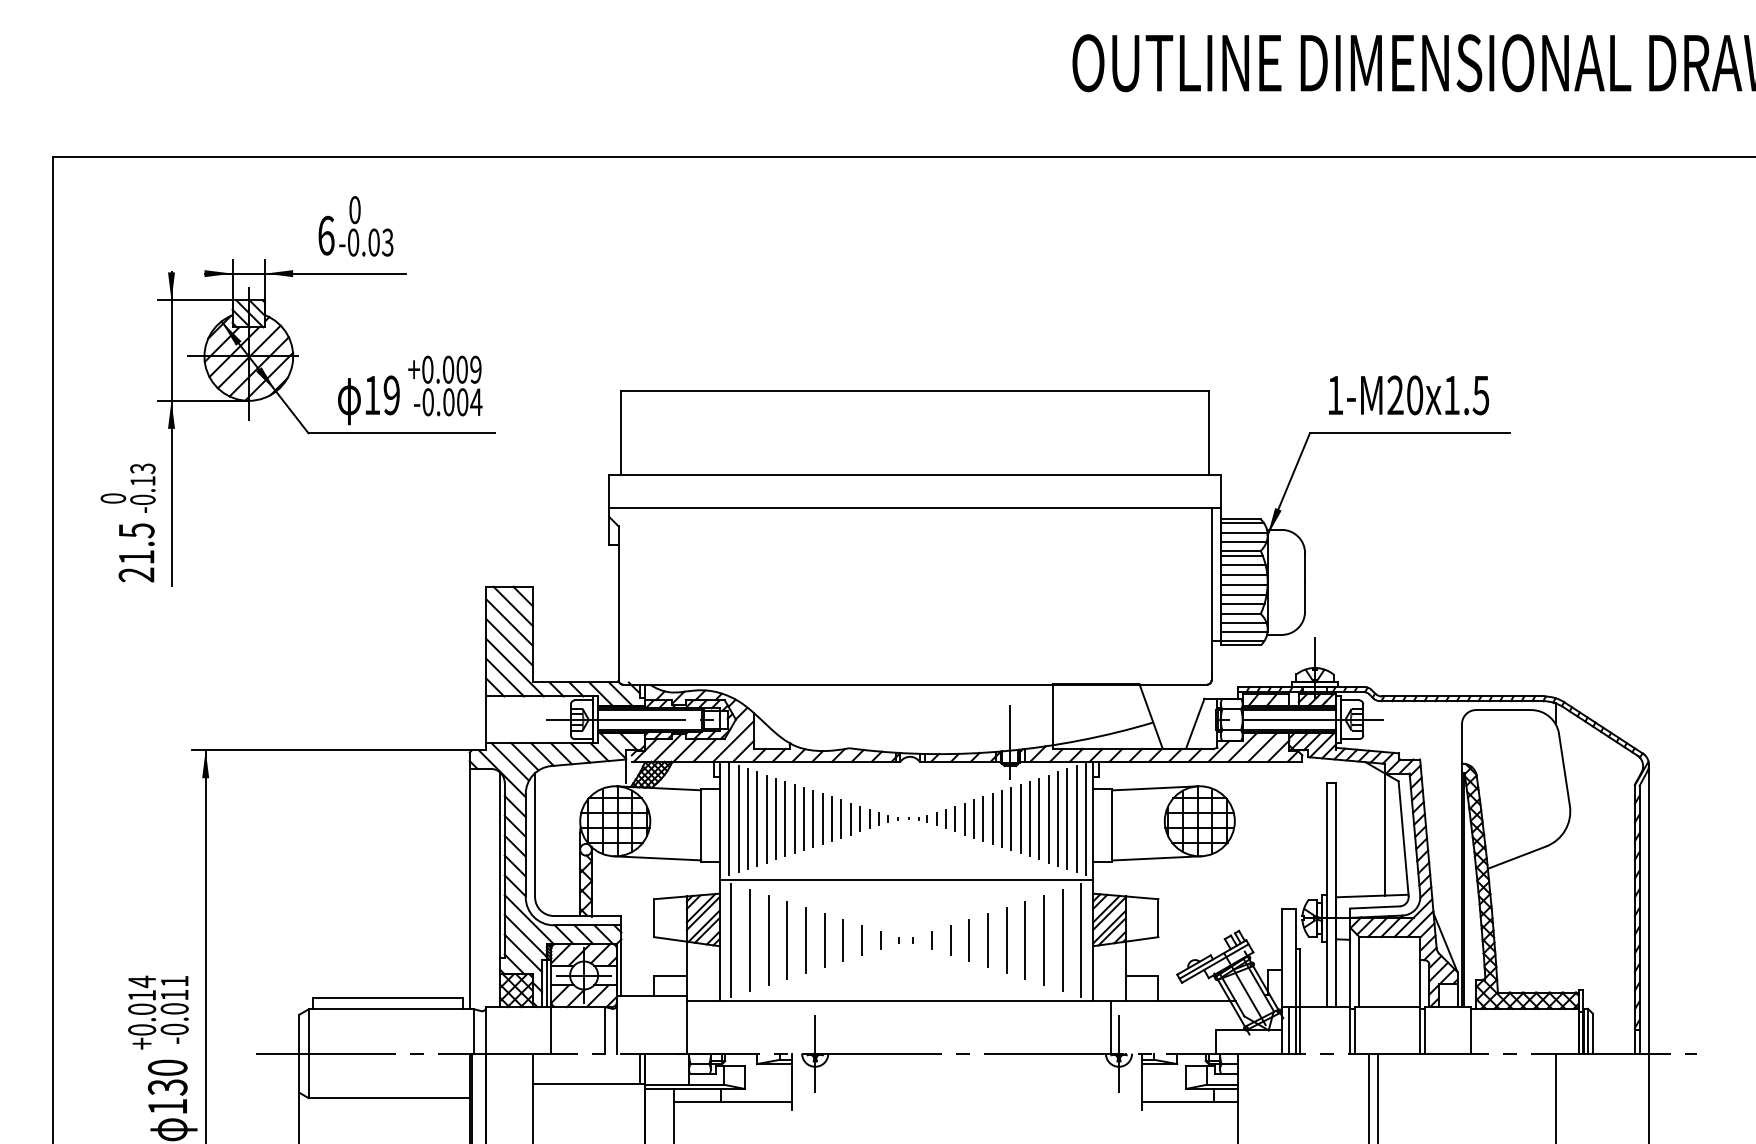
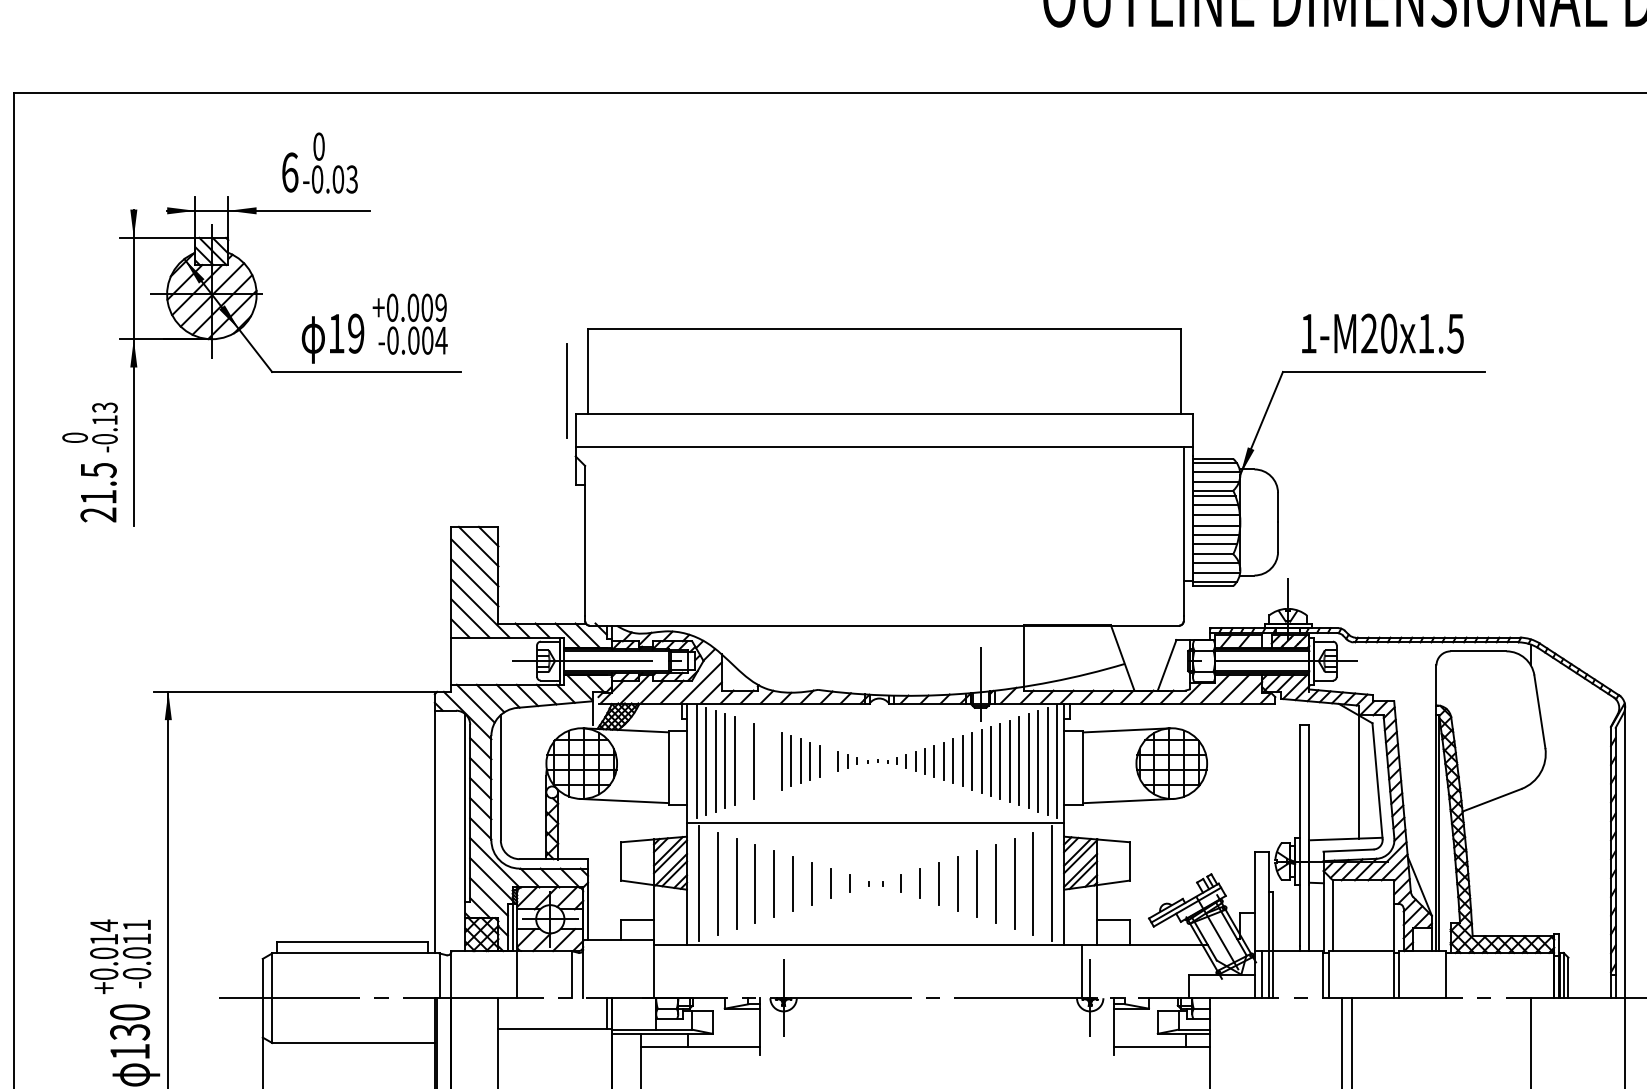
line: (599, 451) -> (565, 390), added
line: (776, 818) -> (744, 760), removed
line: (794, 818) -> (762, 760), removed
line: (860, 818) -> (829, 760), removed
line: (804, 819) -> (772, 761), removed

